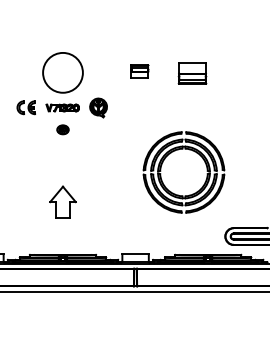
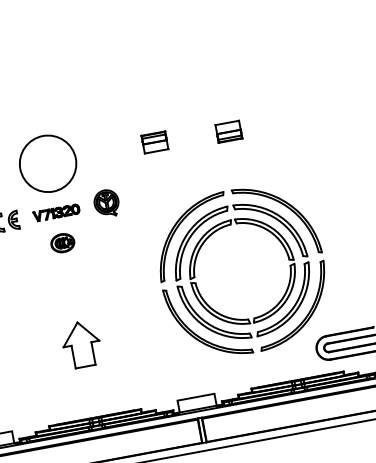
part: (192, 74) -> (229, 132), size x0.62
part: (62, 129) -> (62, 242), size x1.43
part: (183, 172) -> (241, 271), size x1.43

